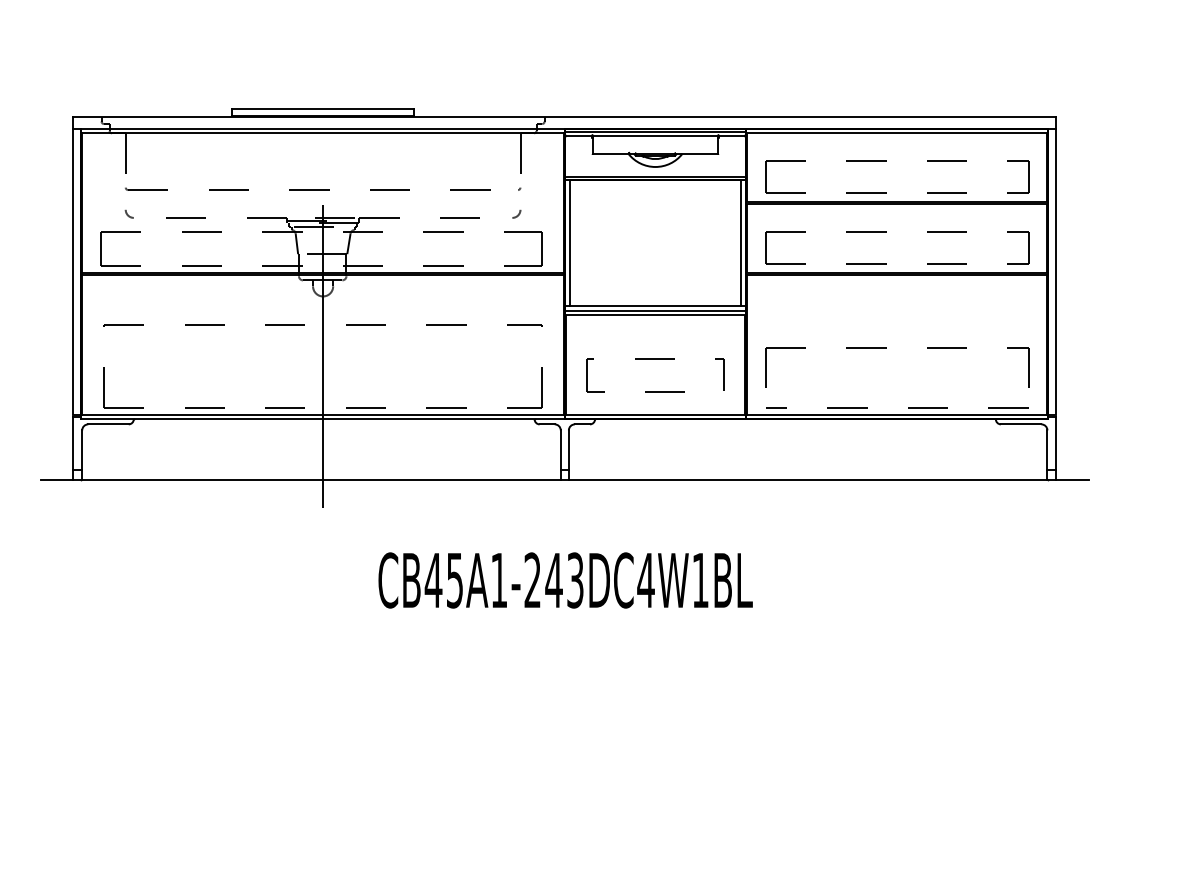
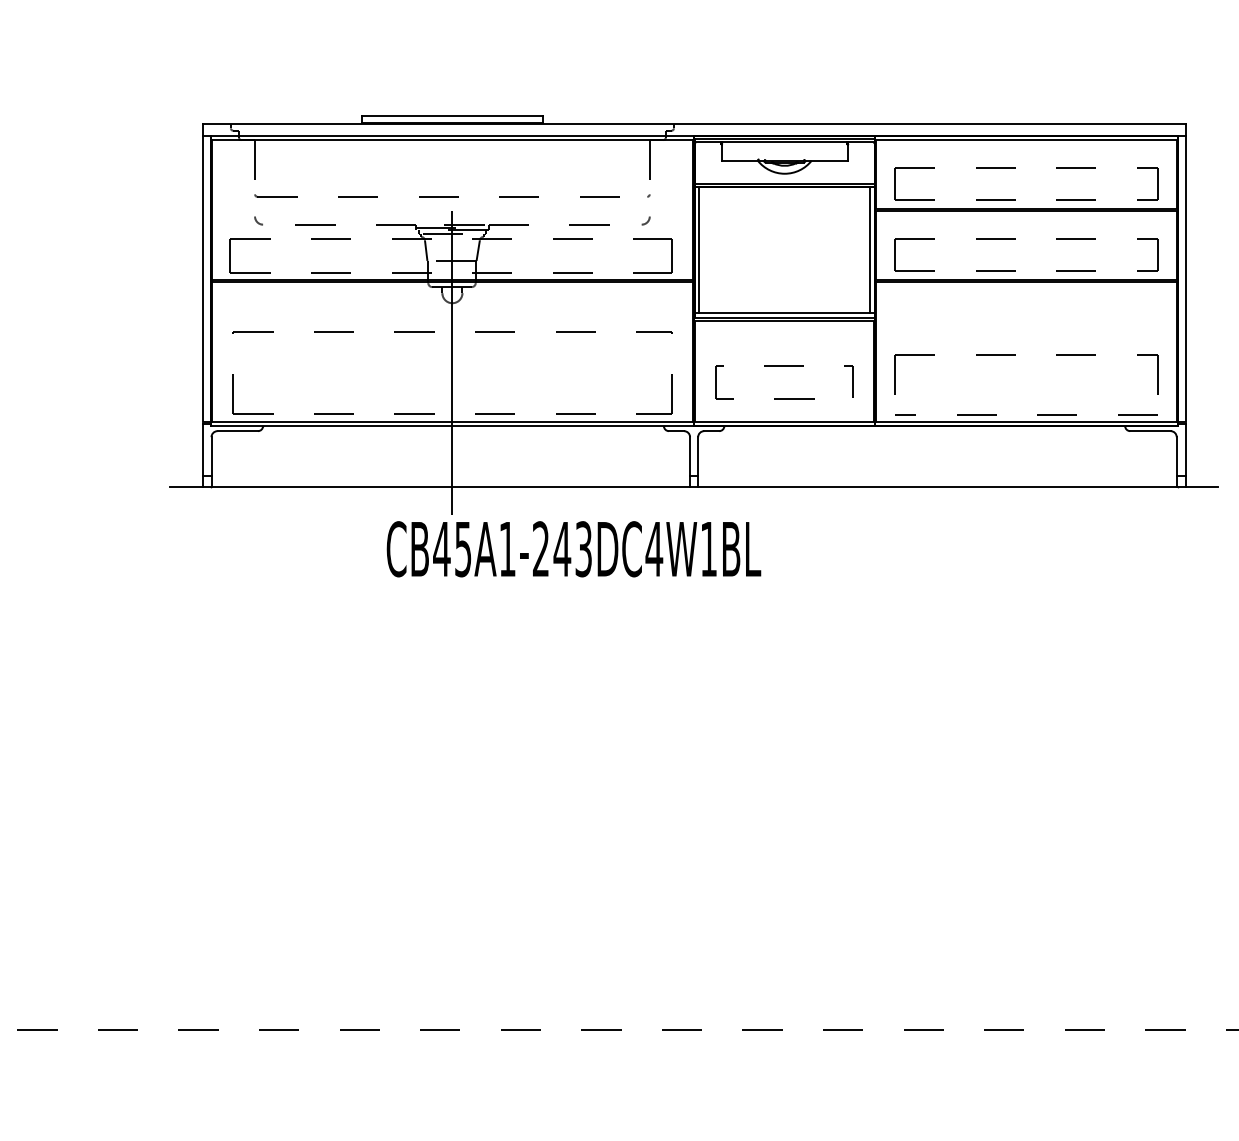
text: (565, 580) -> (573, 549), moved

